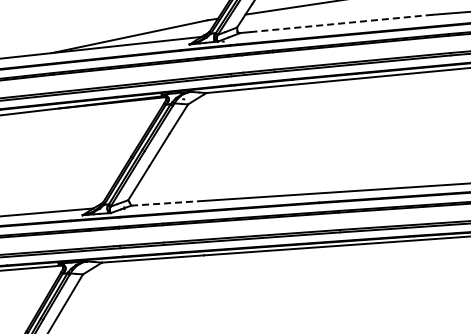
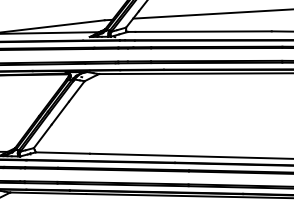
line: (341, 23) -> (203, 31), dashed -> solid
line: (167, 203) -> (62, 153), dashed -> solid

